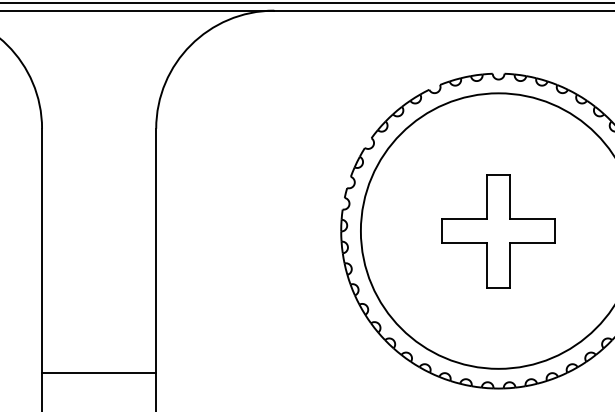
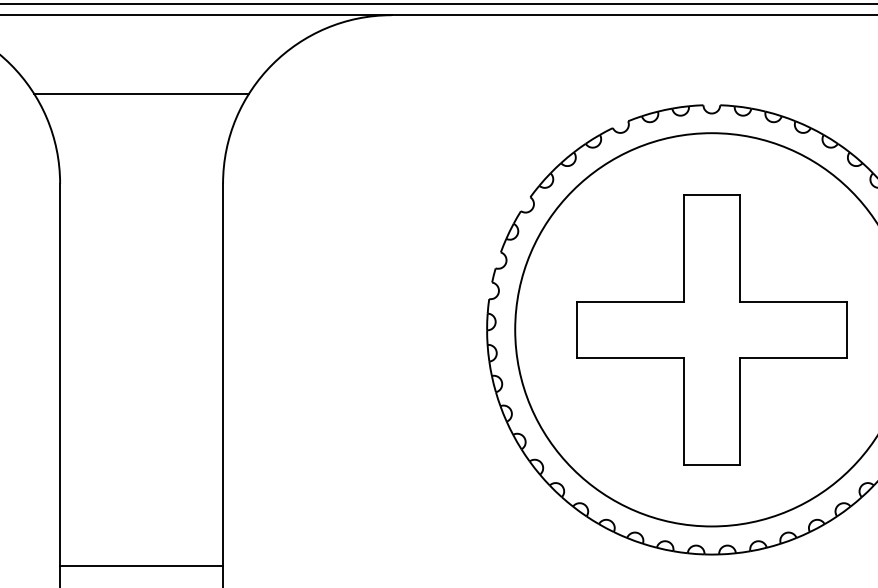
line: (98, 65) -> (140, 93), added
part: (498, 231) -> (711, 330), size x1.67
line: (99, 373) -> (142, 565), moved

